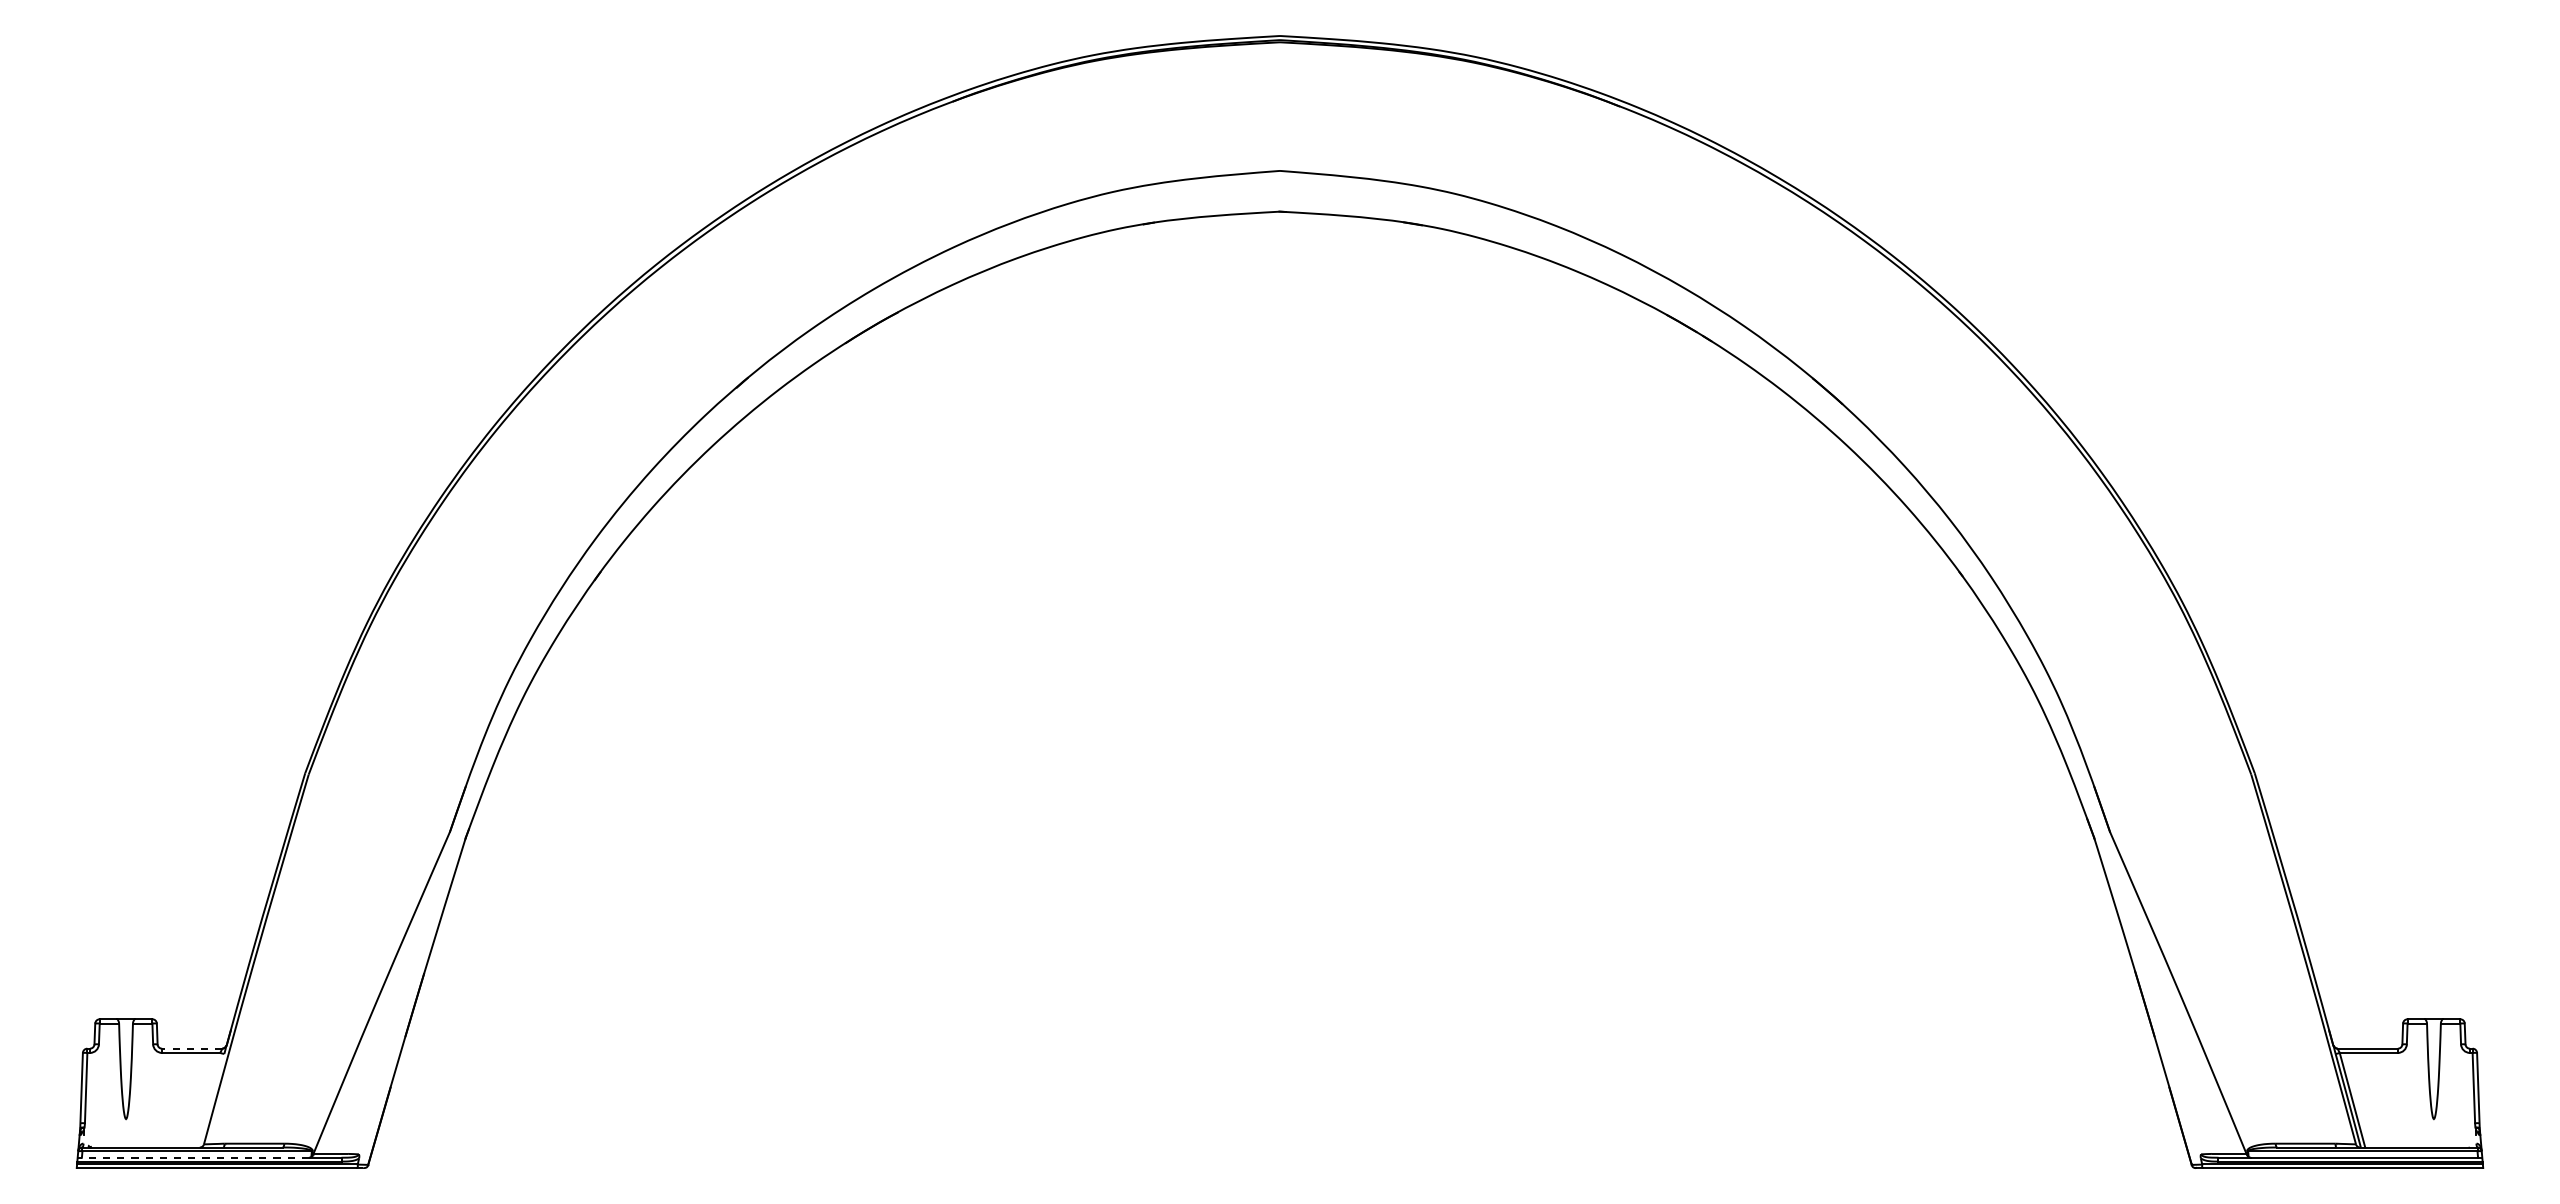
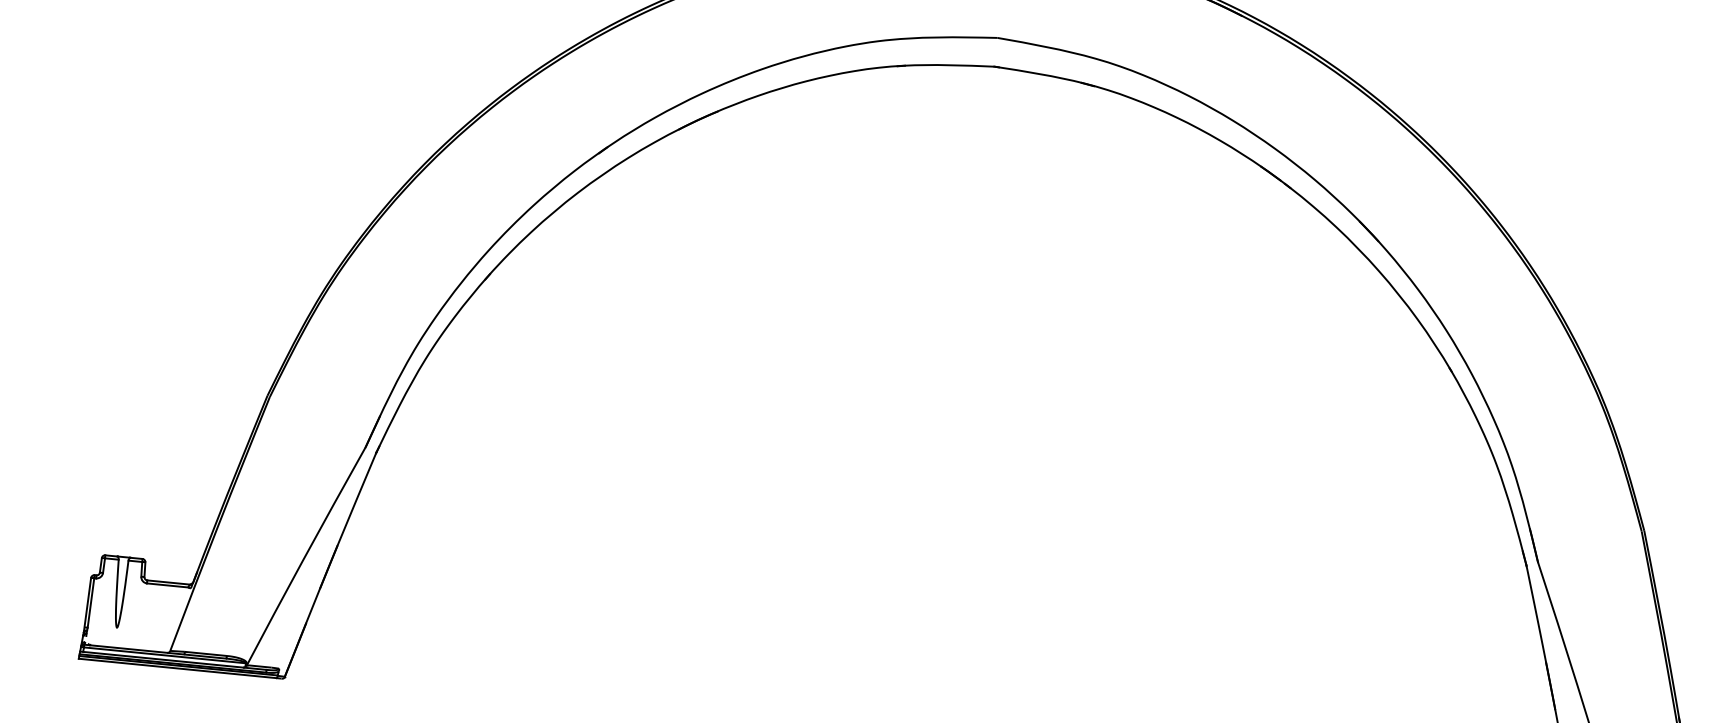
line: (191, 1048) -> (168, 582), dashed -> solid
line: (193, 1157) -> (161, 659), dashed -> solid

